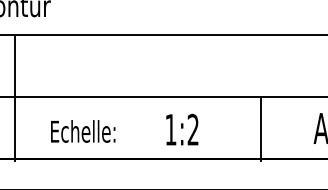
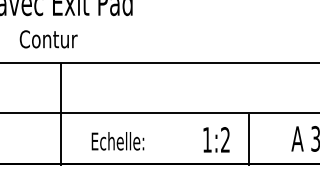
line: (15, 98) -> (61, 114), moved
text: (182, 129) -> (216, 139), moved
text: (82, 131) -> (117, 141), moved

